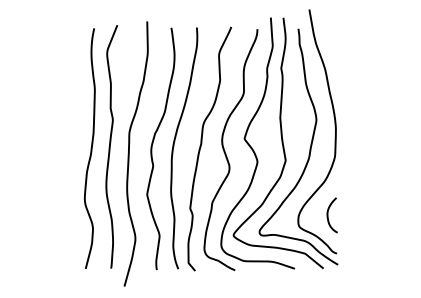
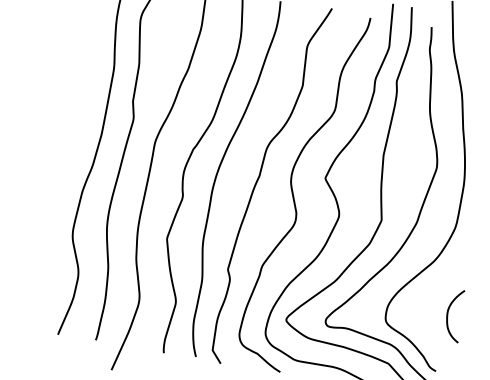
curve: (328, 215) -> (448, 315), moved

